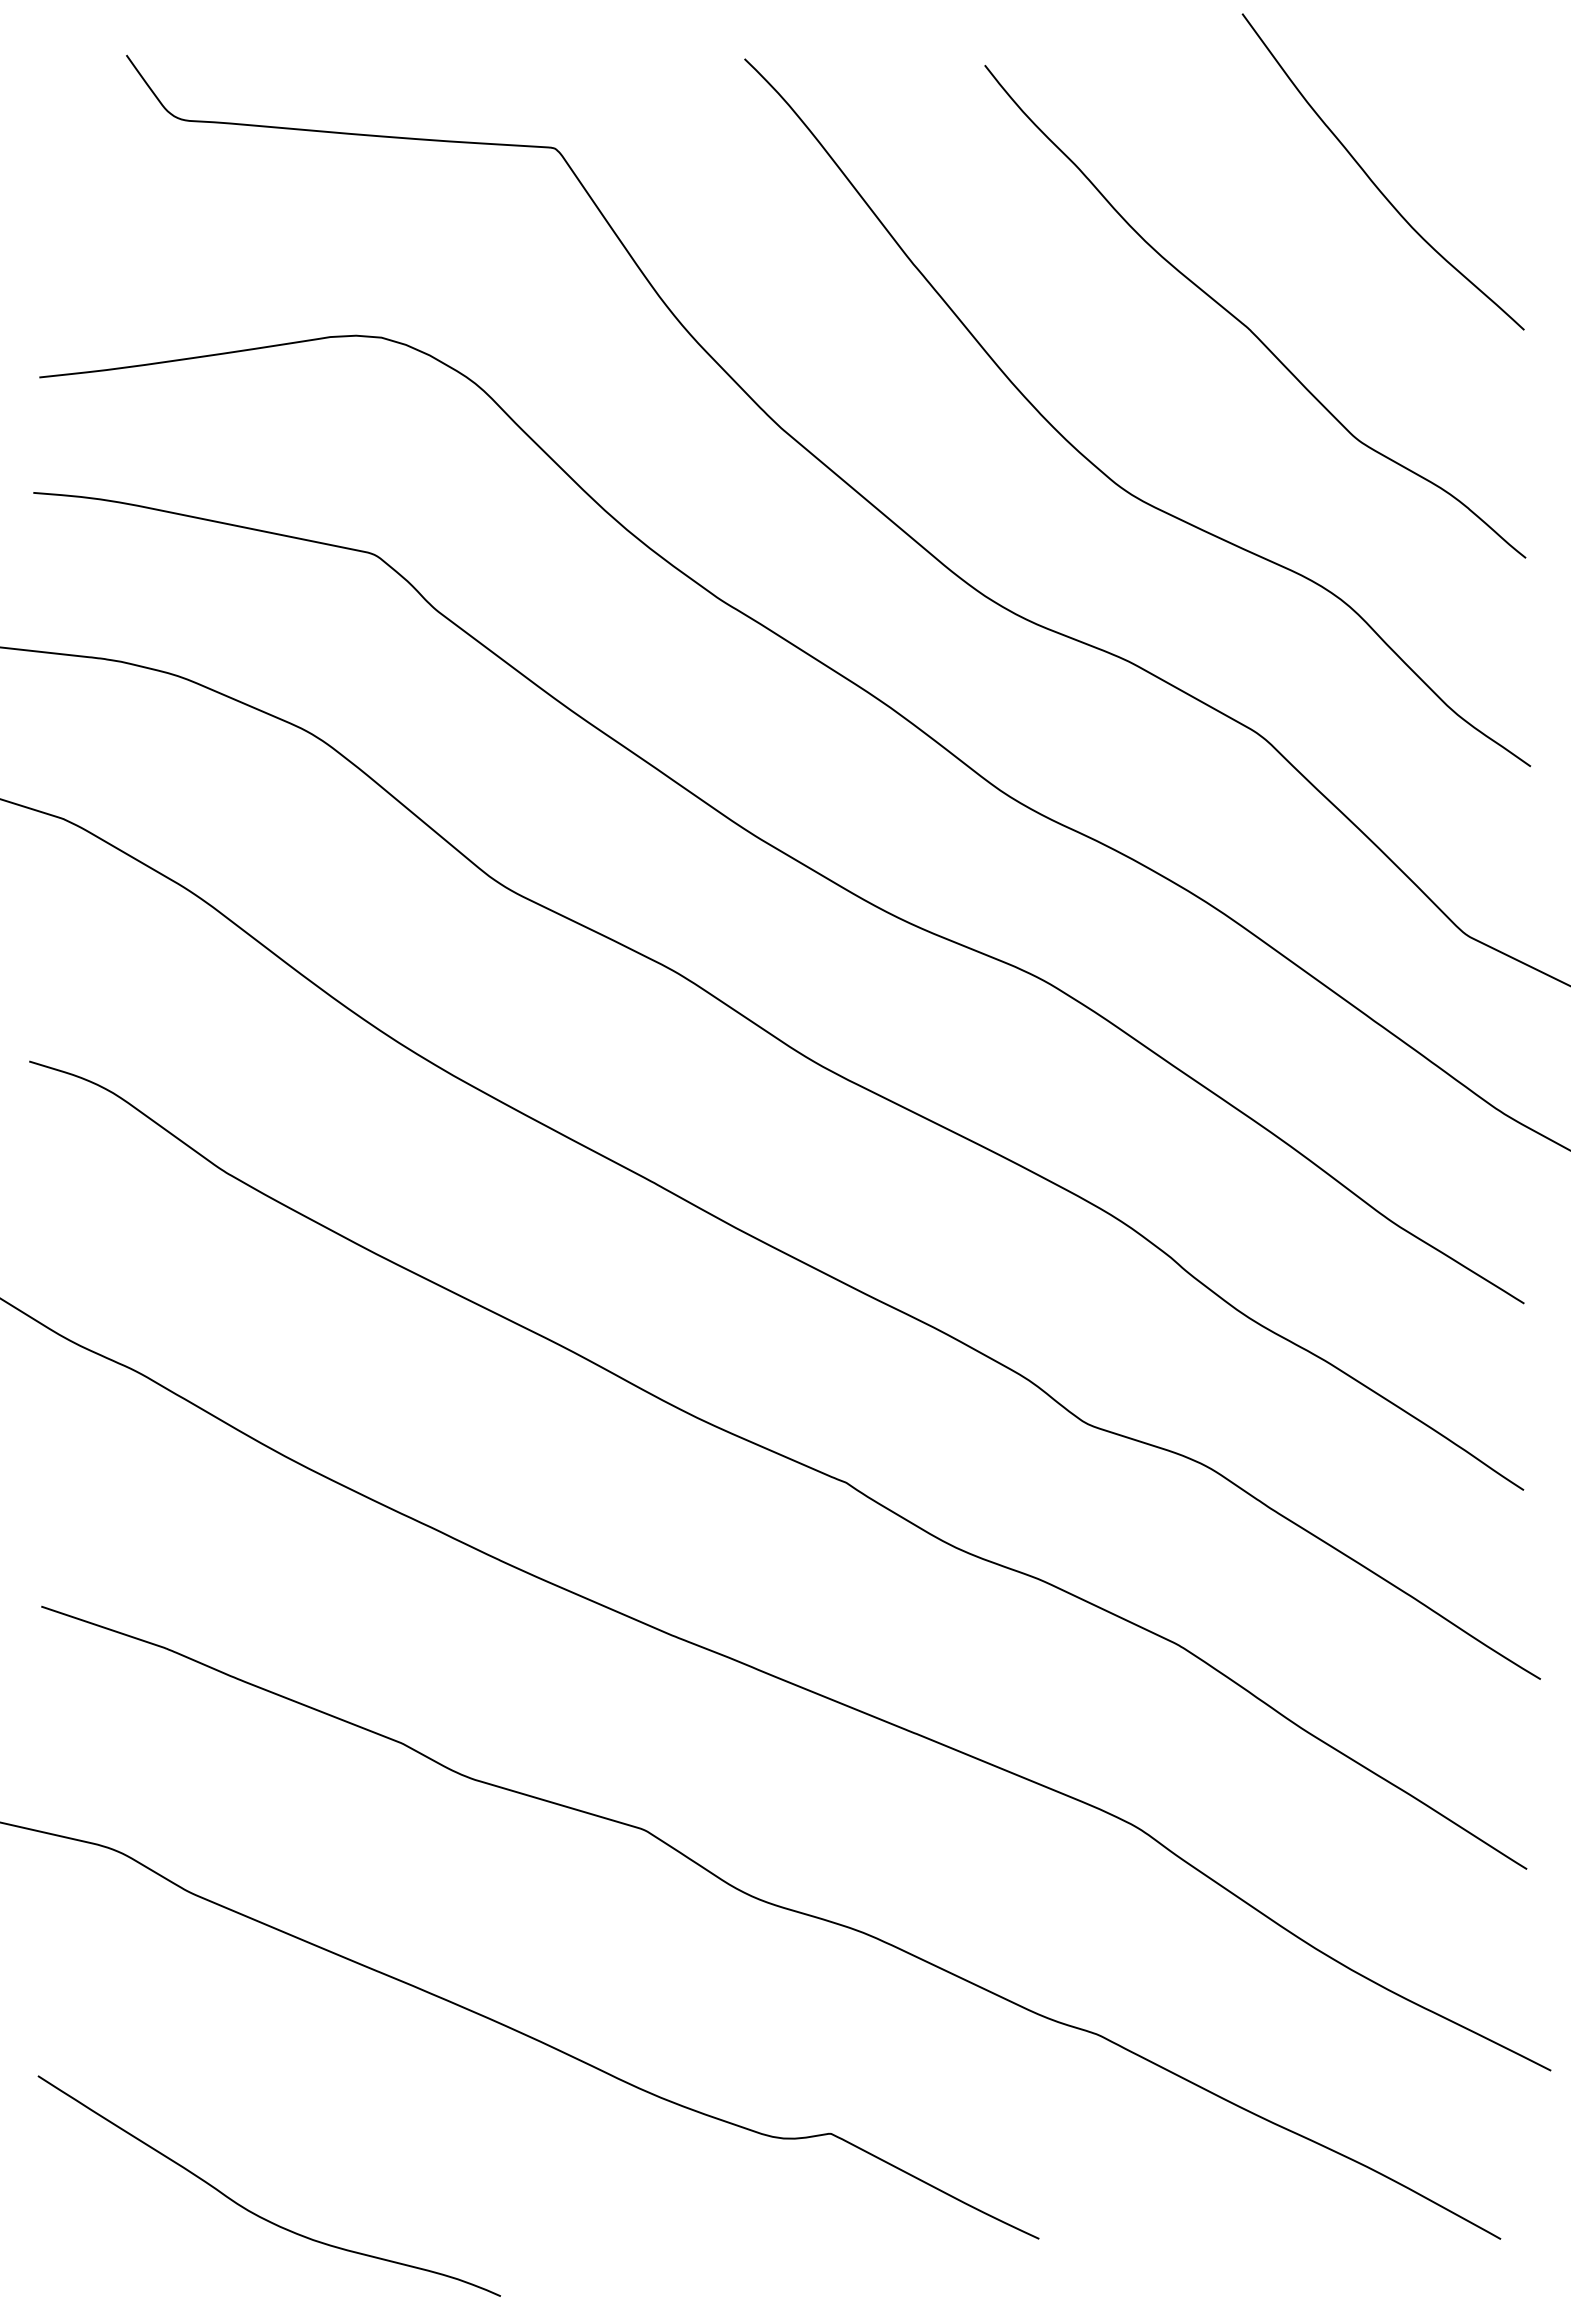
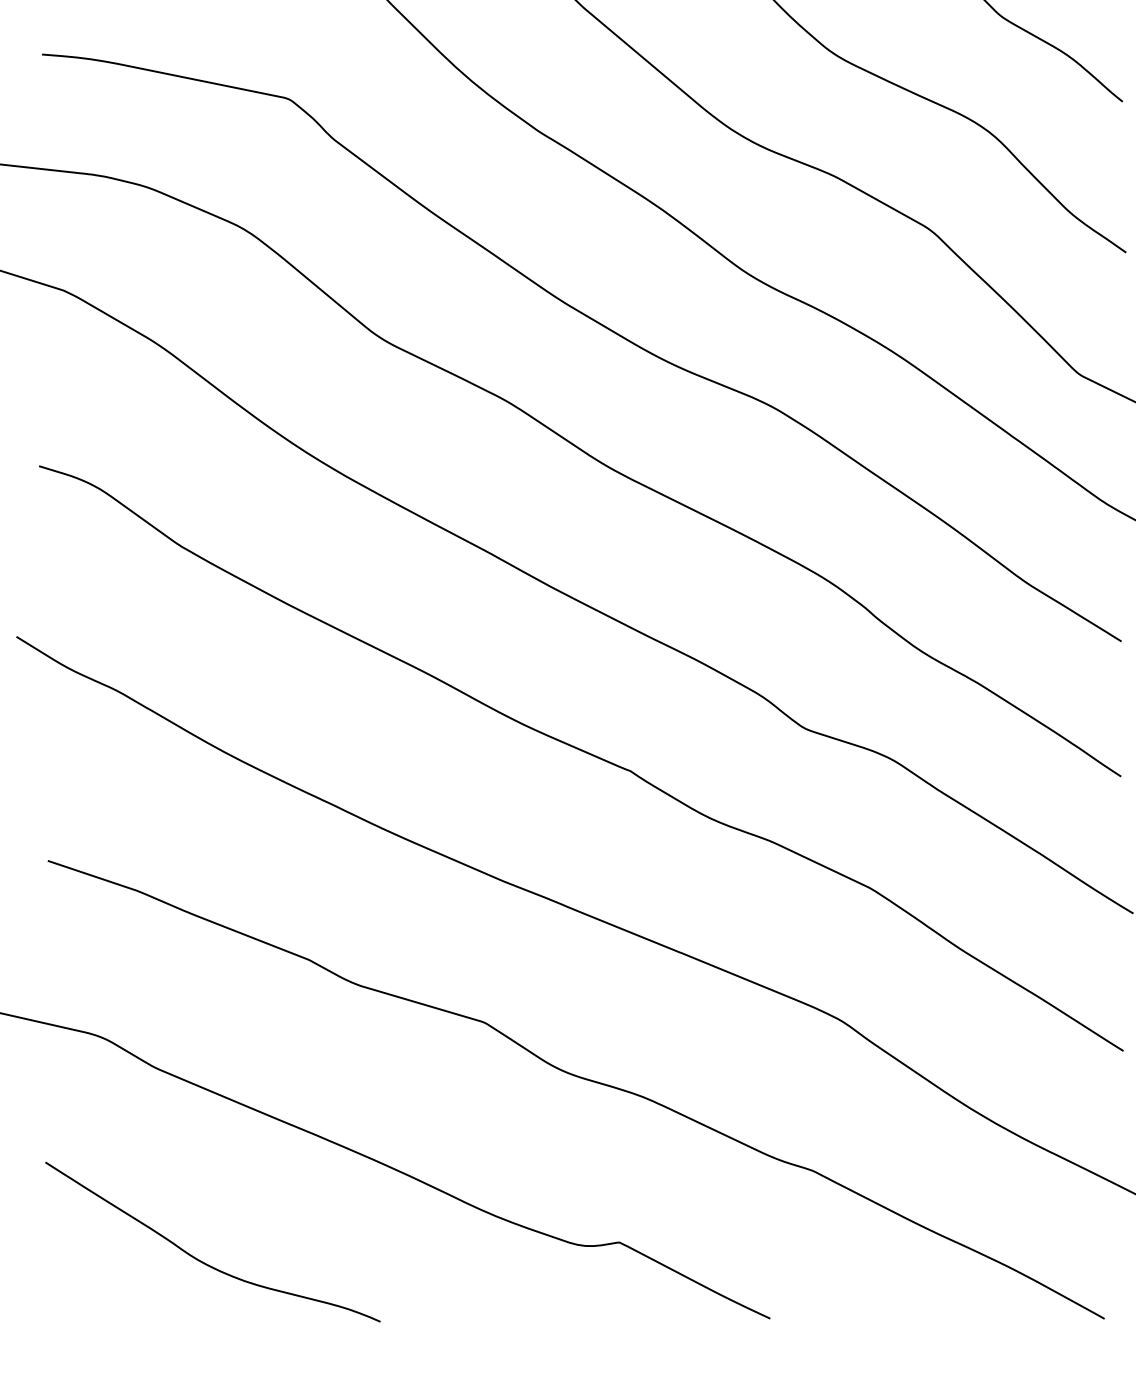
curve: (252, 2211) -> (200, 1260), moved

